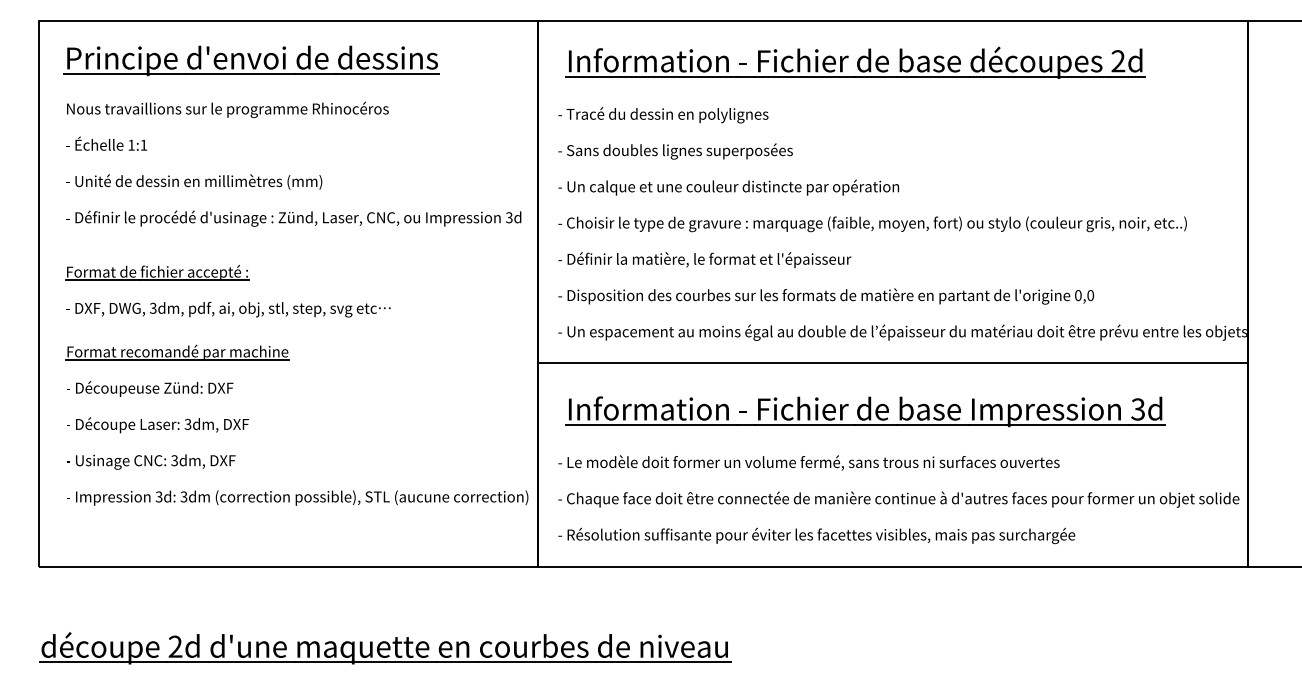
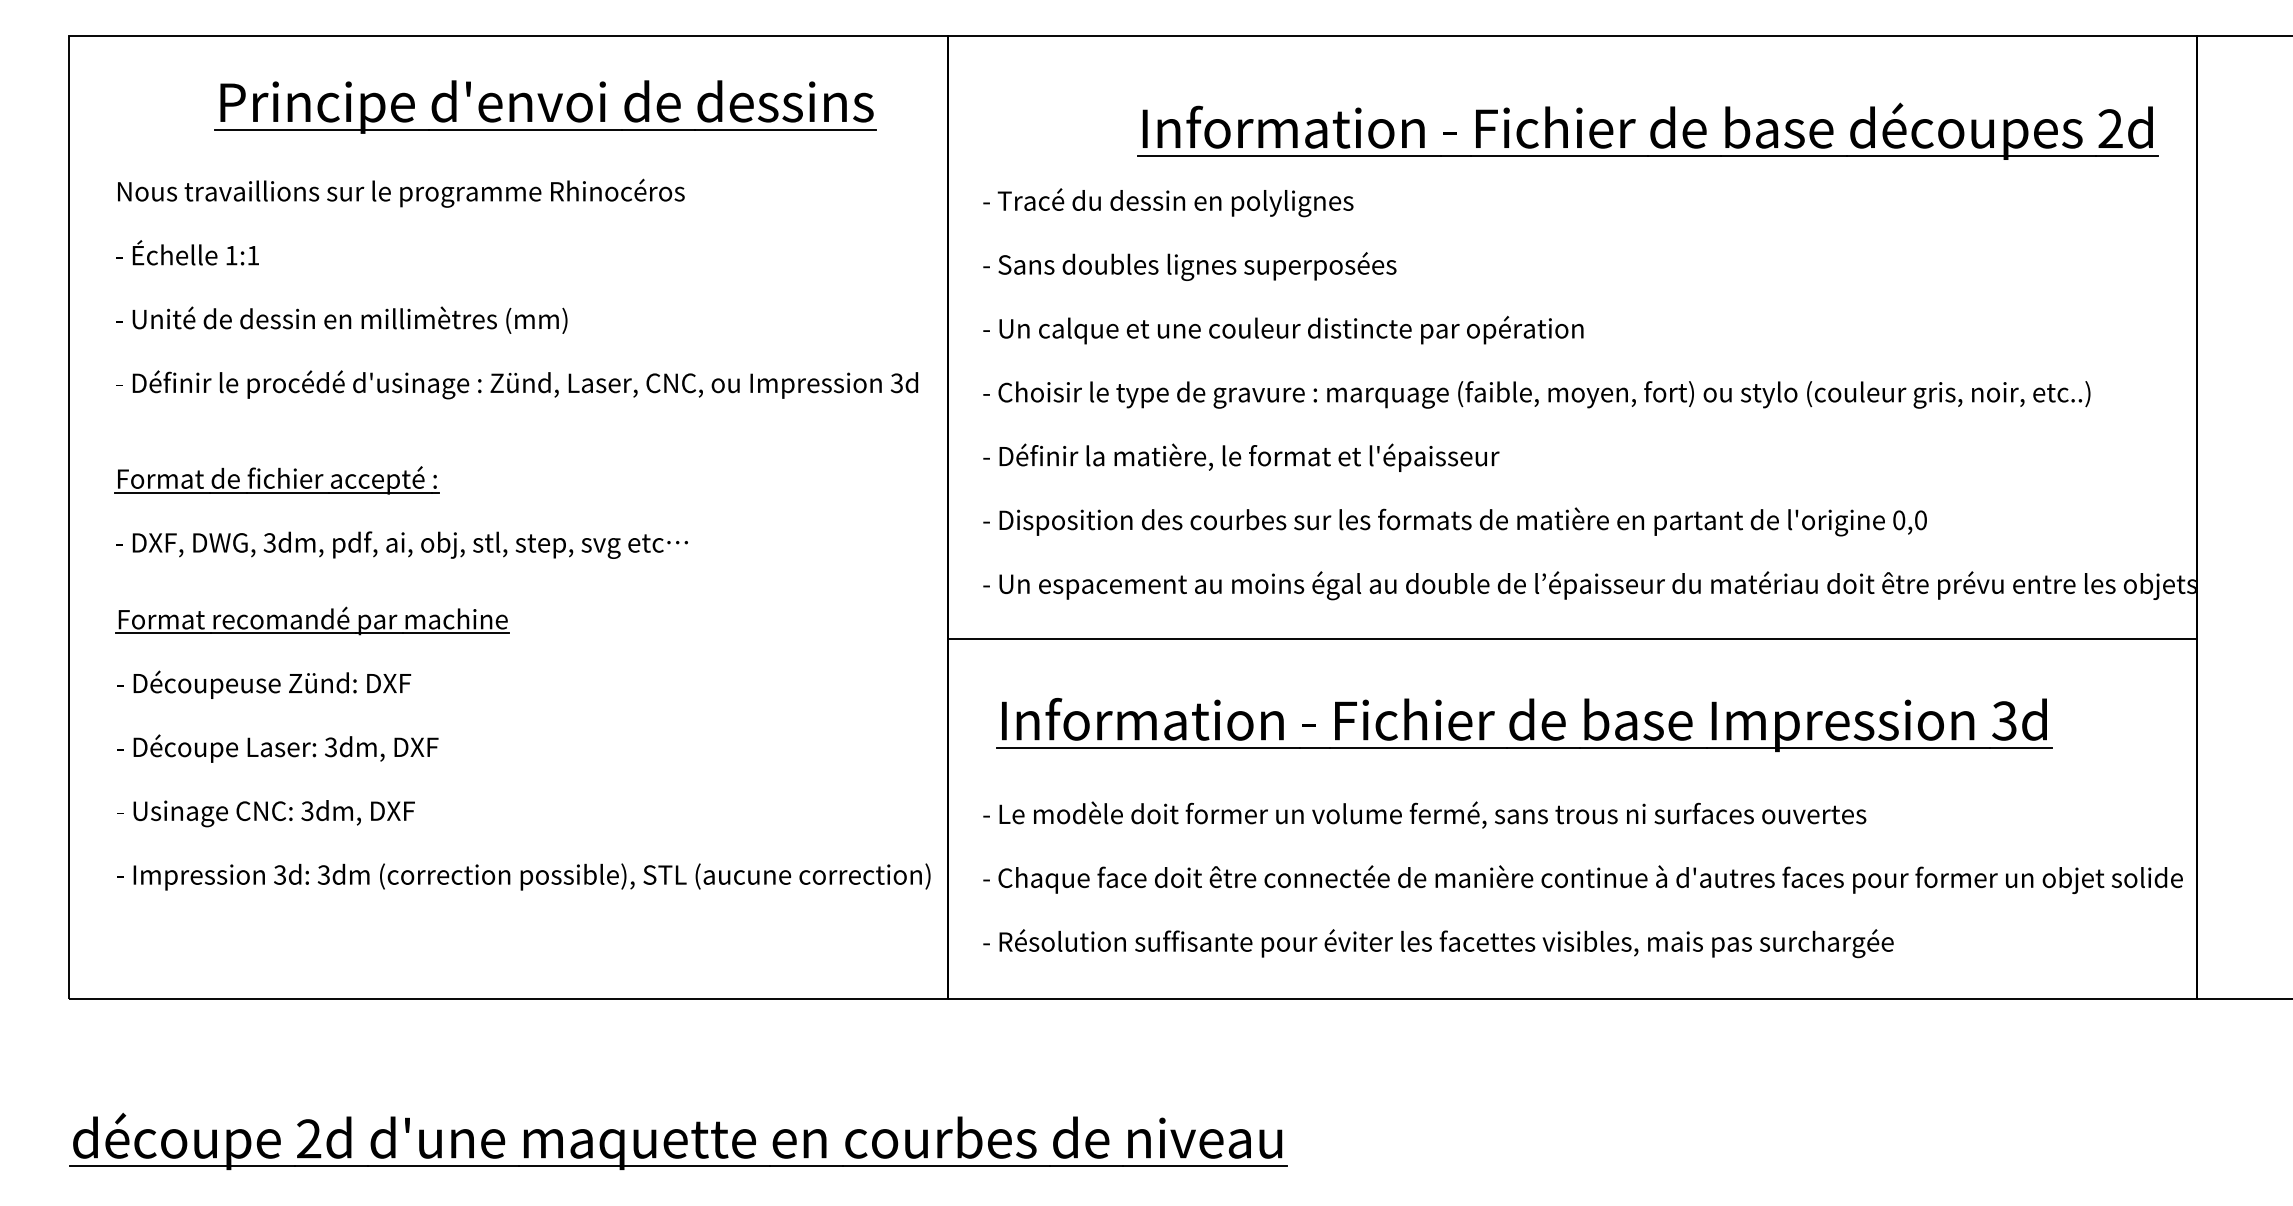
part: (251, 60) -> (545, 106), moved
part: (855, 62) -> (1647, 130), moved

